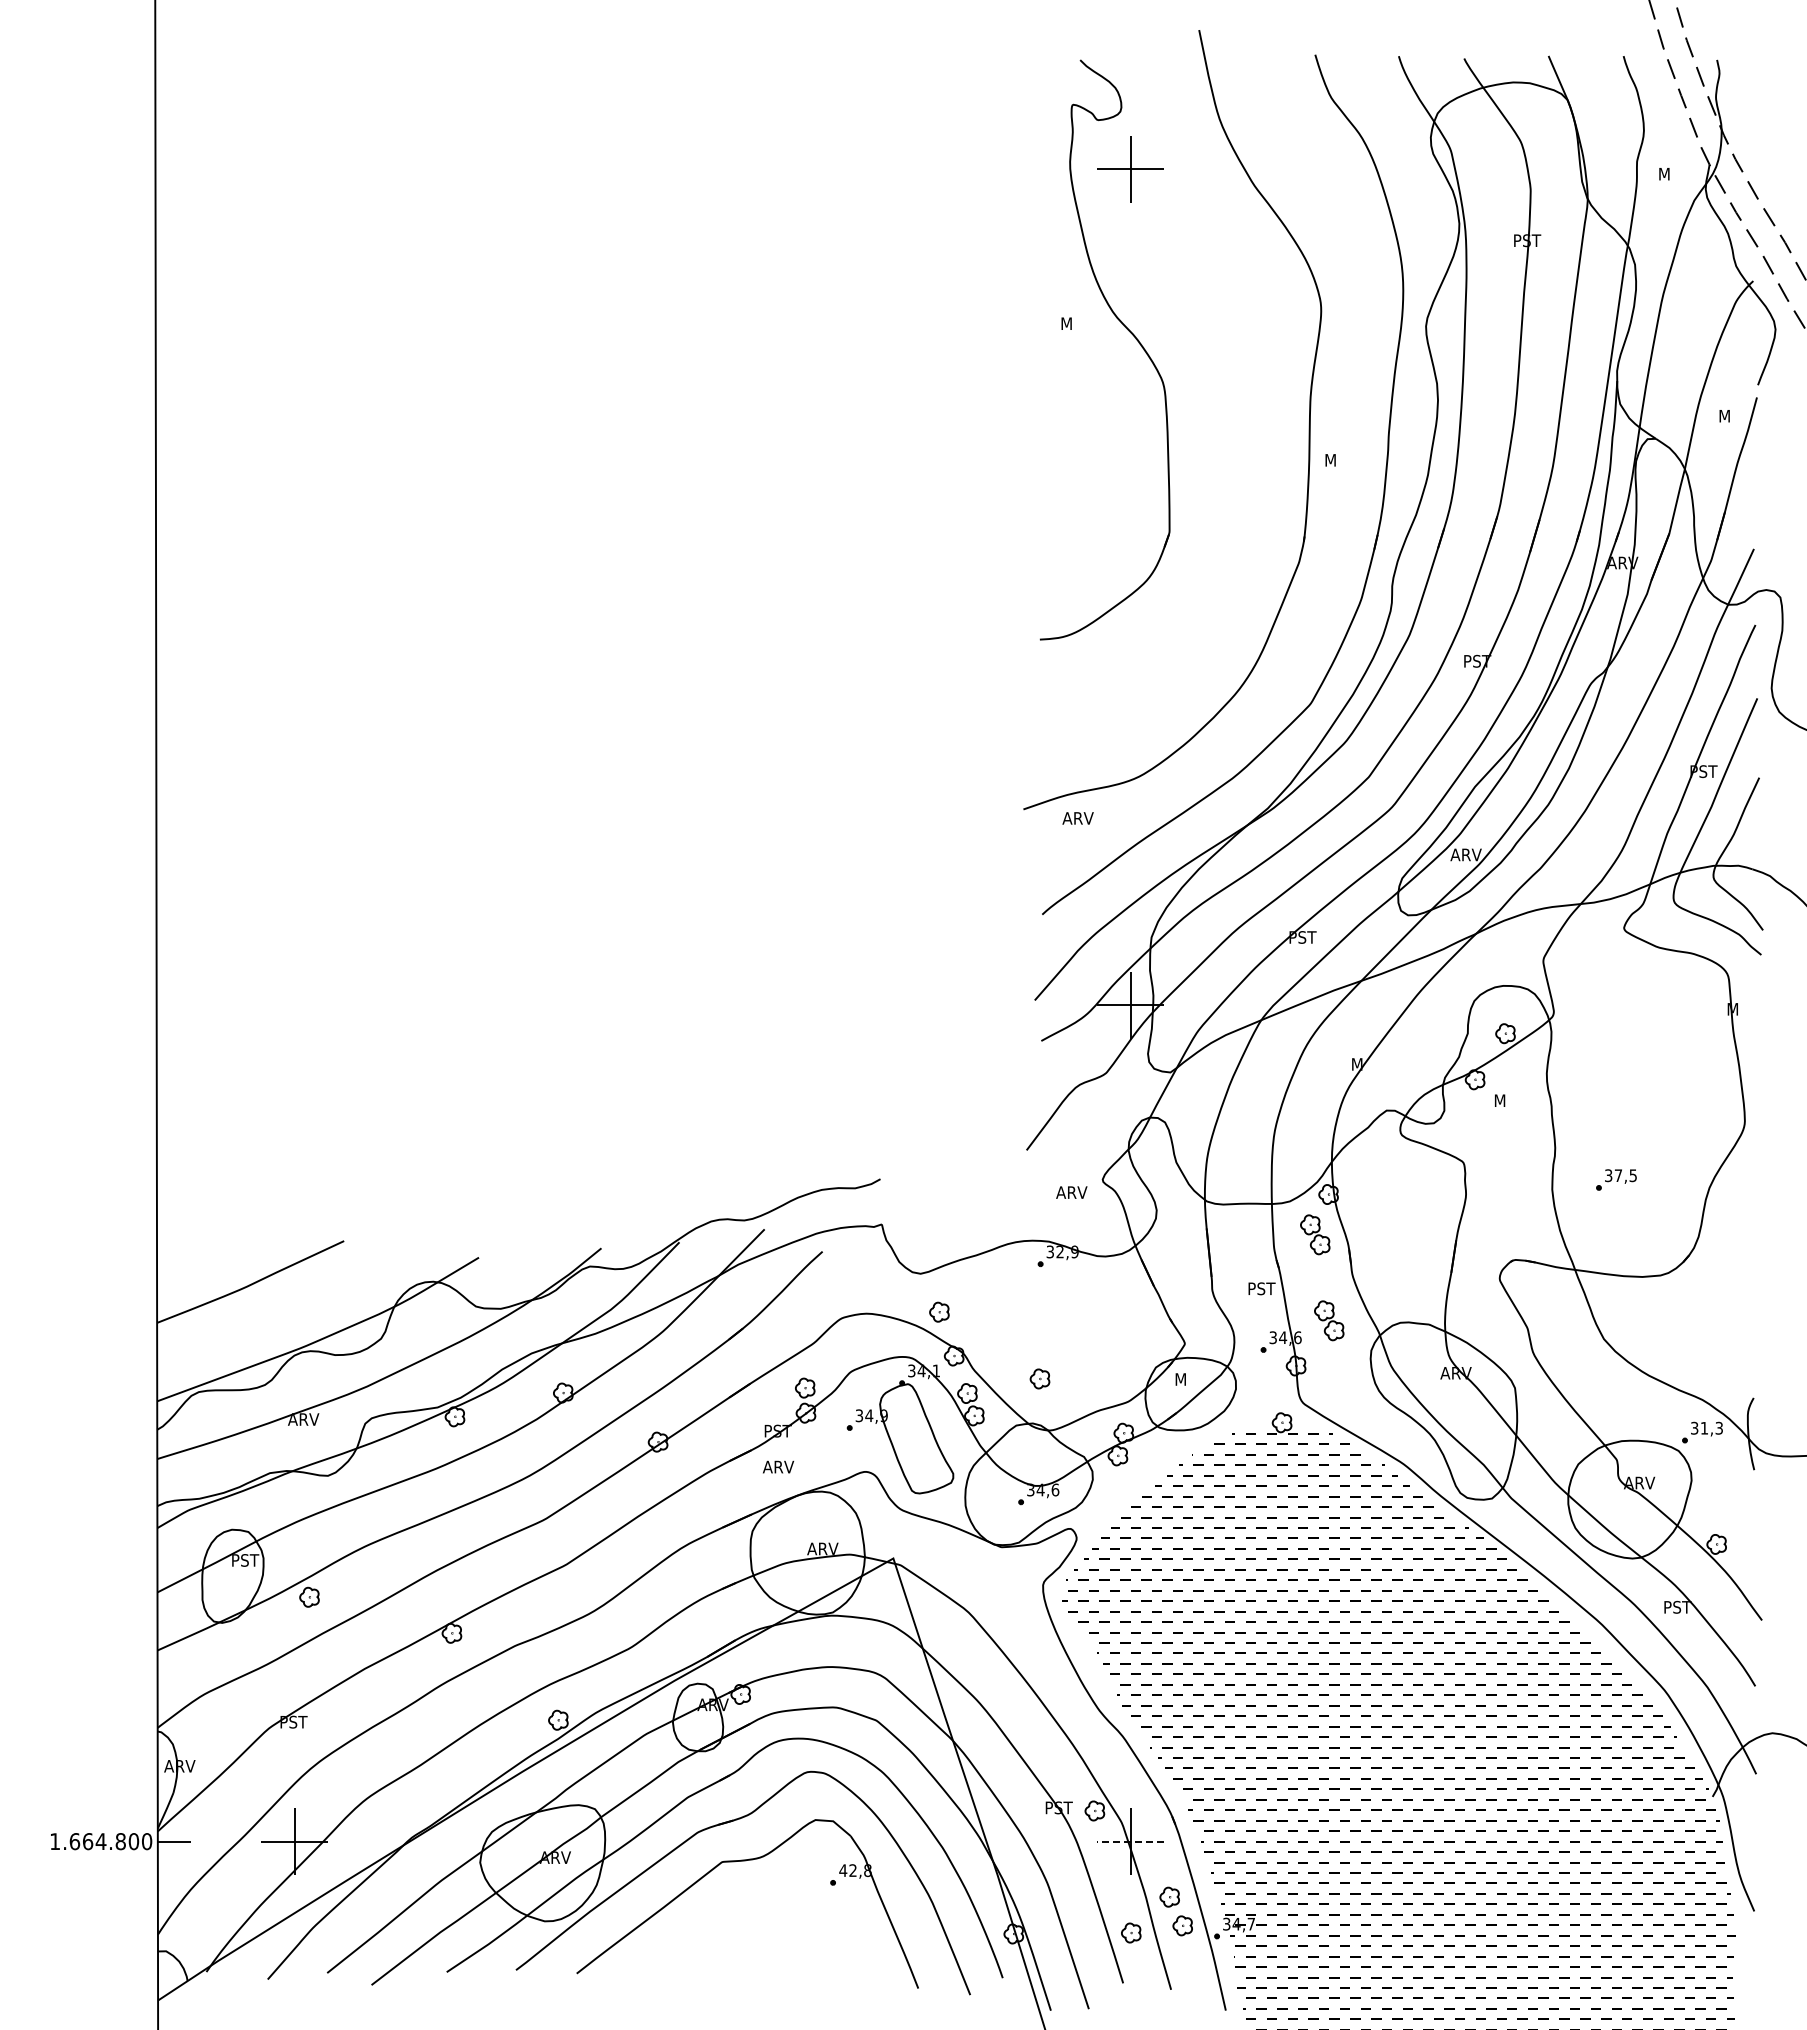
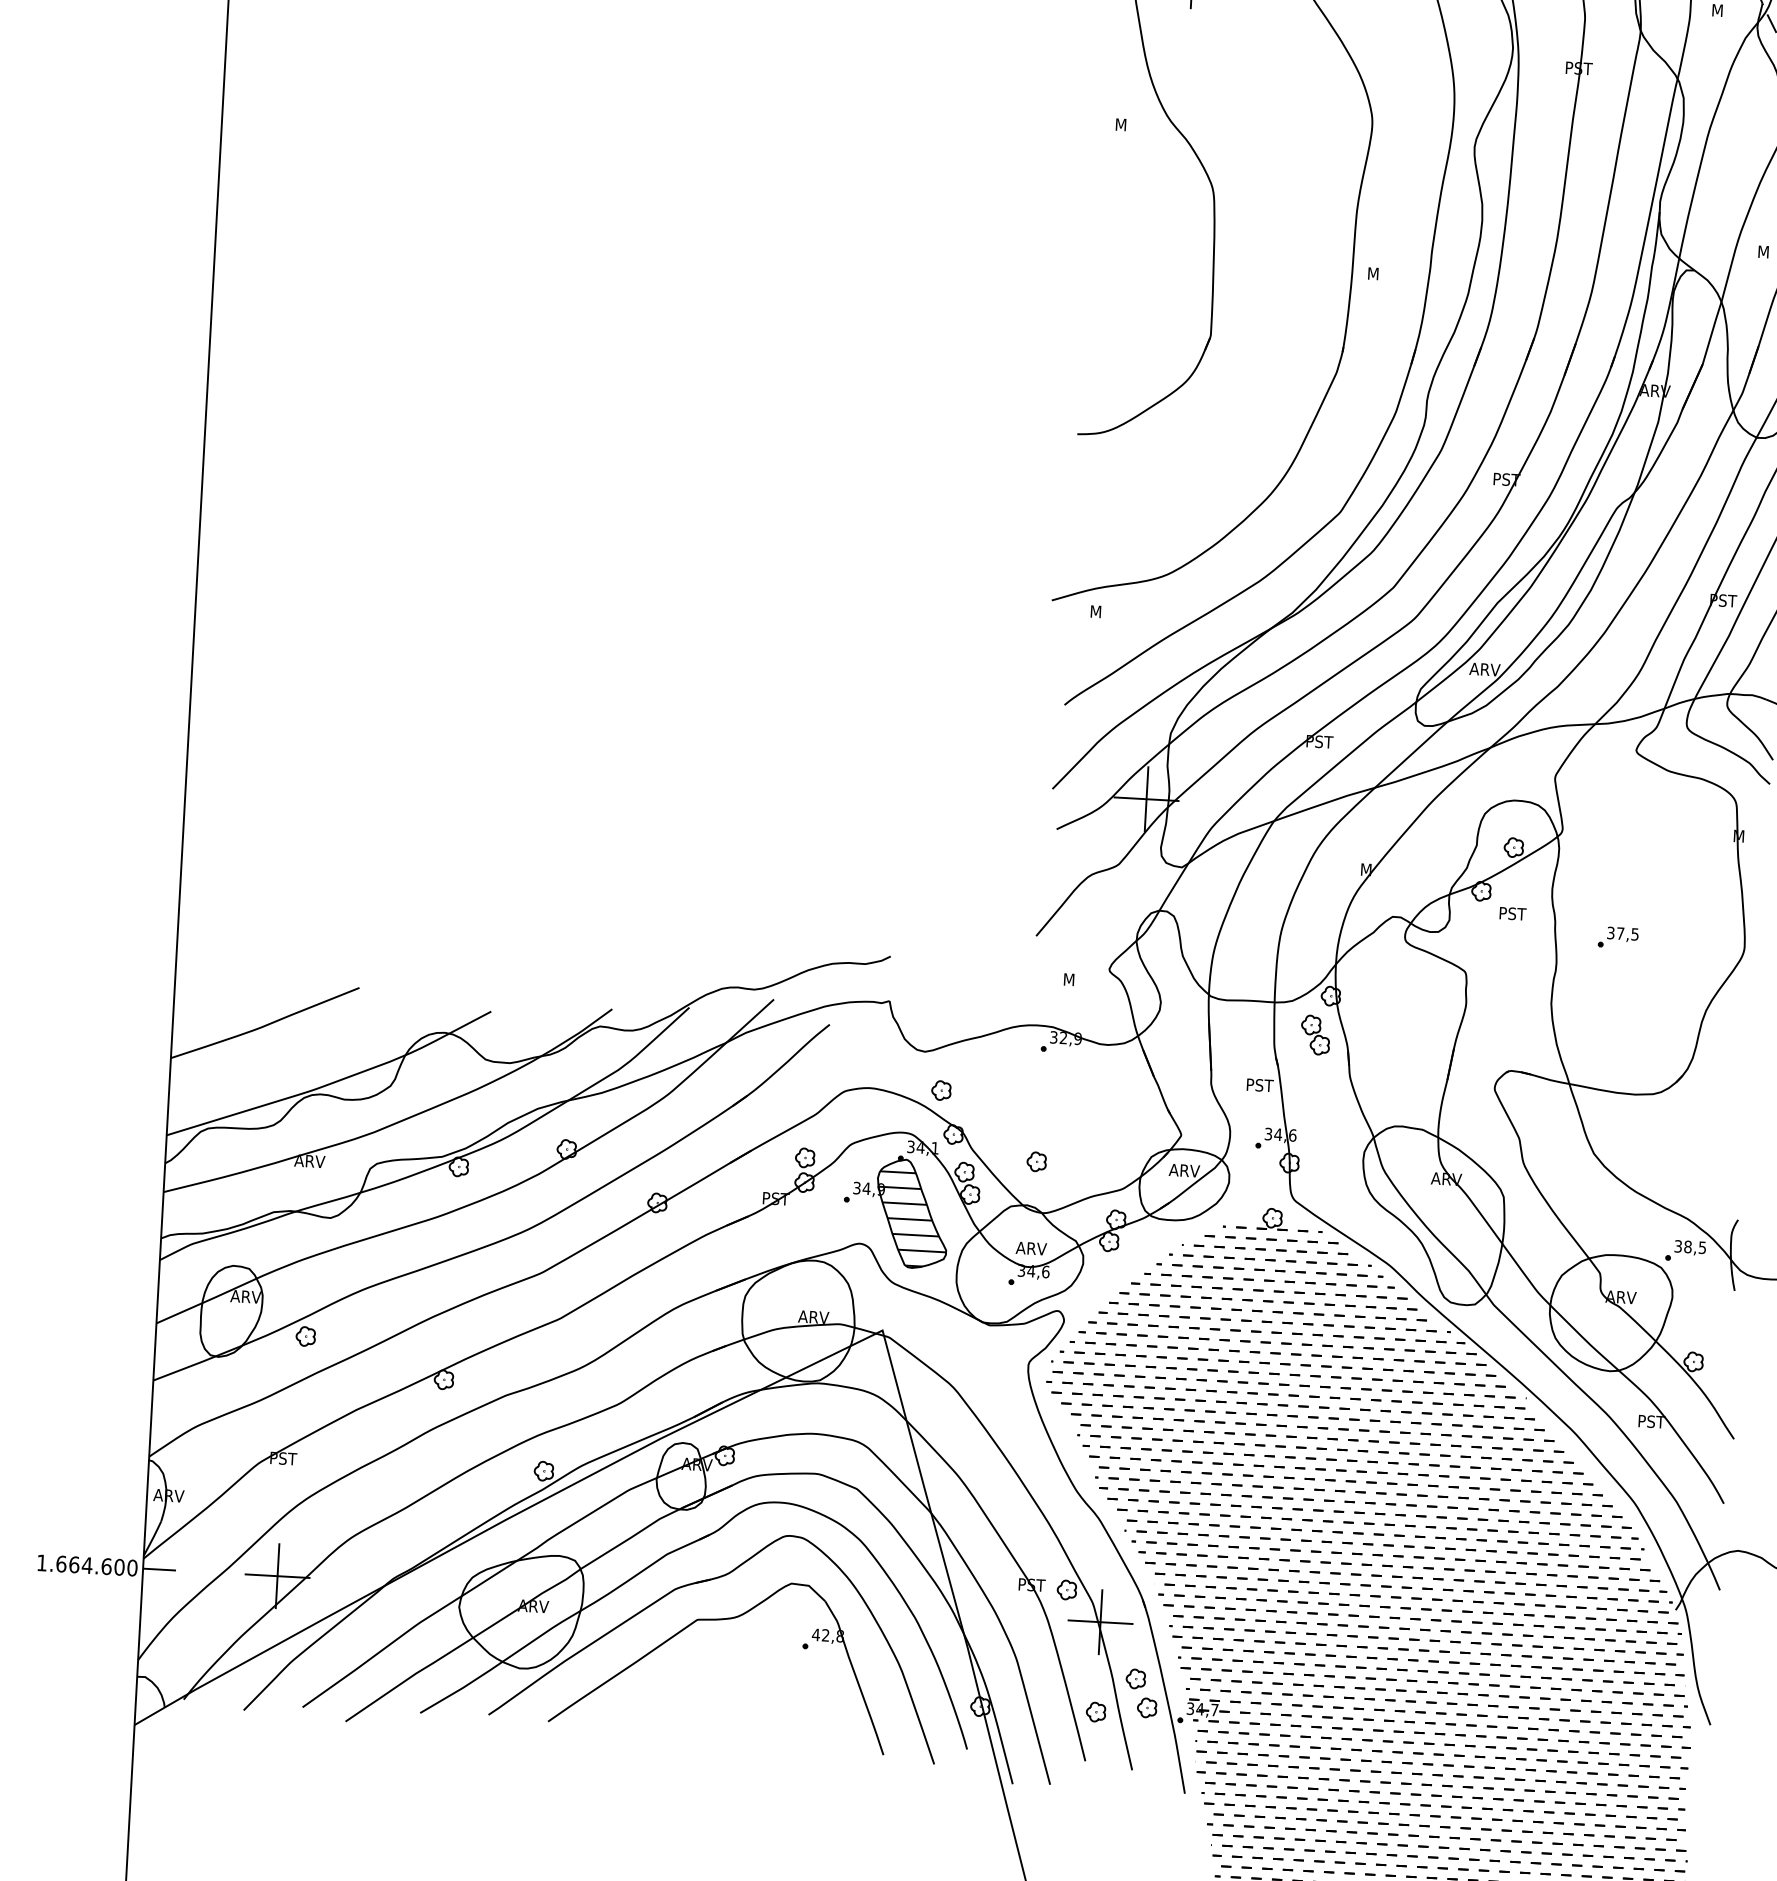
text: (1077, 818) -> (1104, 612), ARV -> M
text: (1508, 1100) -> (1513, 913), M -> PST
part: (1616, 1179) -> (1618, 937), moved
text: (1071, 1192) -> (1078, 980), ARV -> M
part: (1329, 1320) -> (1324, 1120), removed
text: (1189, 1379) -> (1183, 1170), M -> ARV
text: (1711, 1427) -> (1694, 1246), 31,3 -> 38,5
hatch: (917, 1444) -> (912, 1219), added
text: (778, 1466) -> (1031, 1248), moved
text: (246, 1560) -> (245, 1296), PST -> ARV
text: (120, 1841) -> (106, 1566), 1.664.800 -> 1.664.600
line: (1130, 1841) -> (1100, 1622), dashed -> solid

